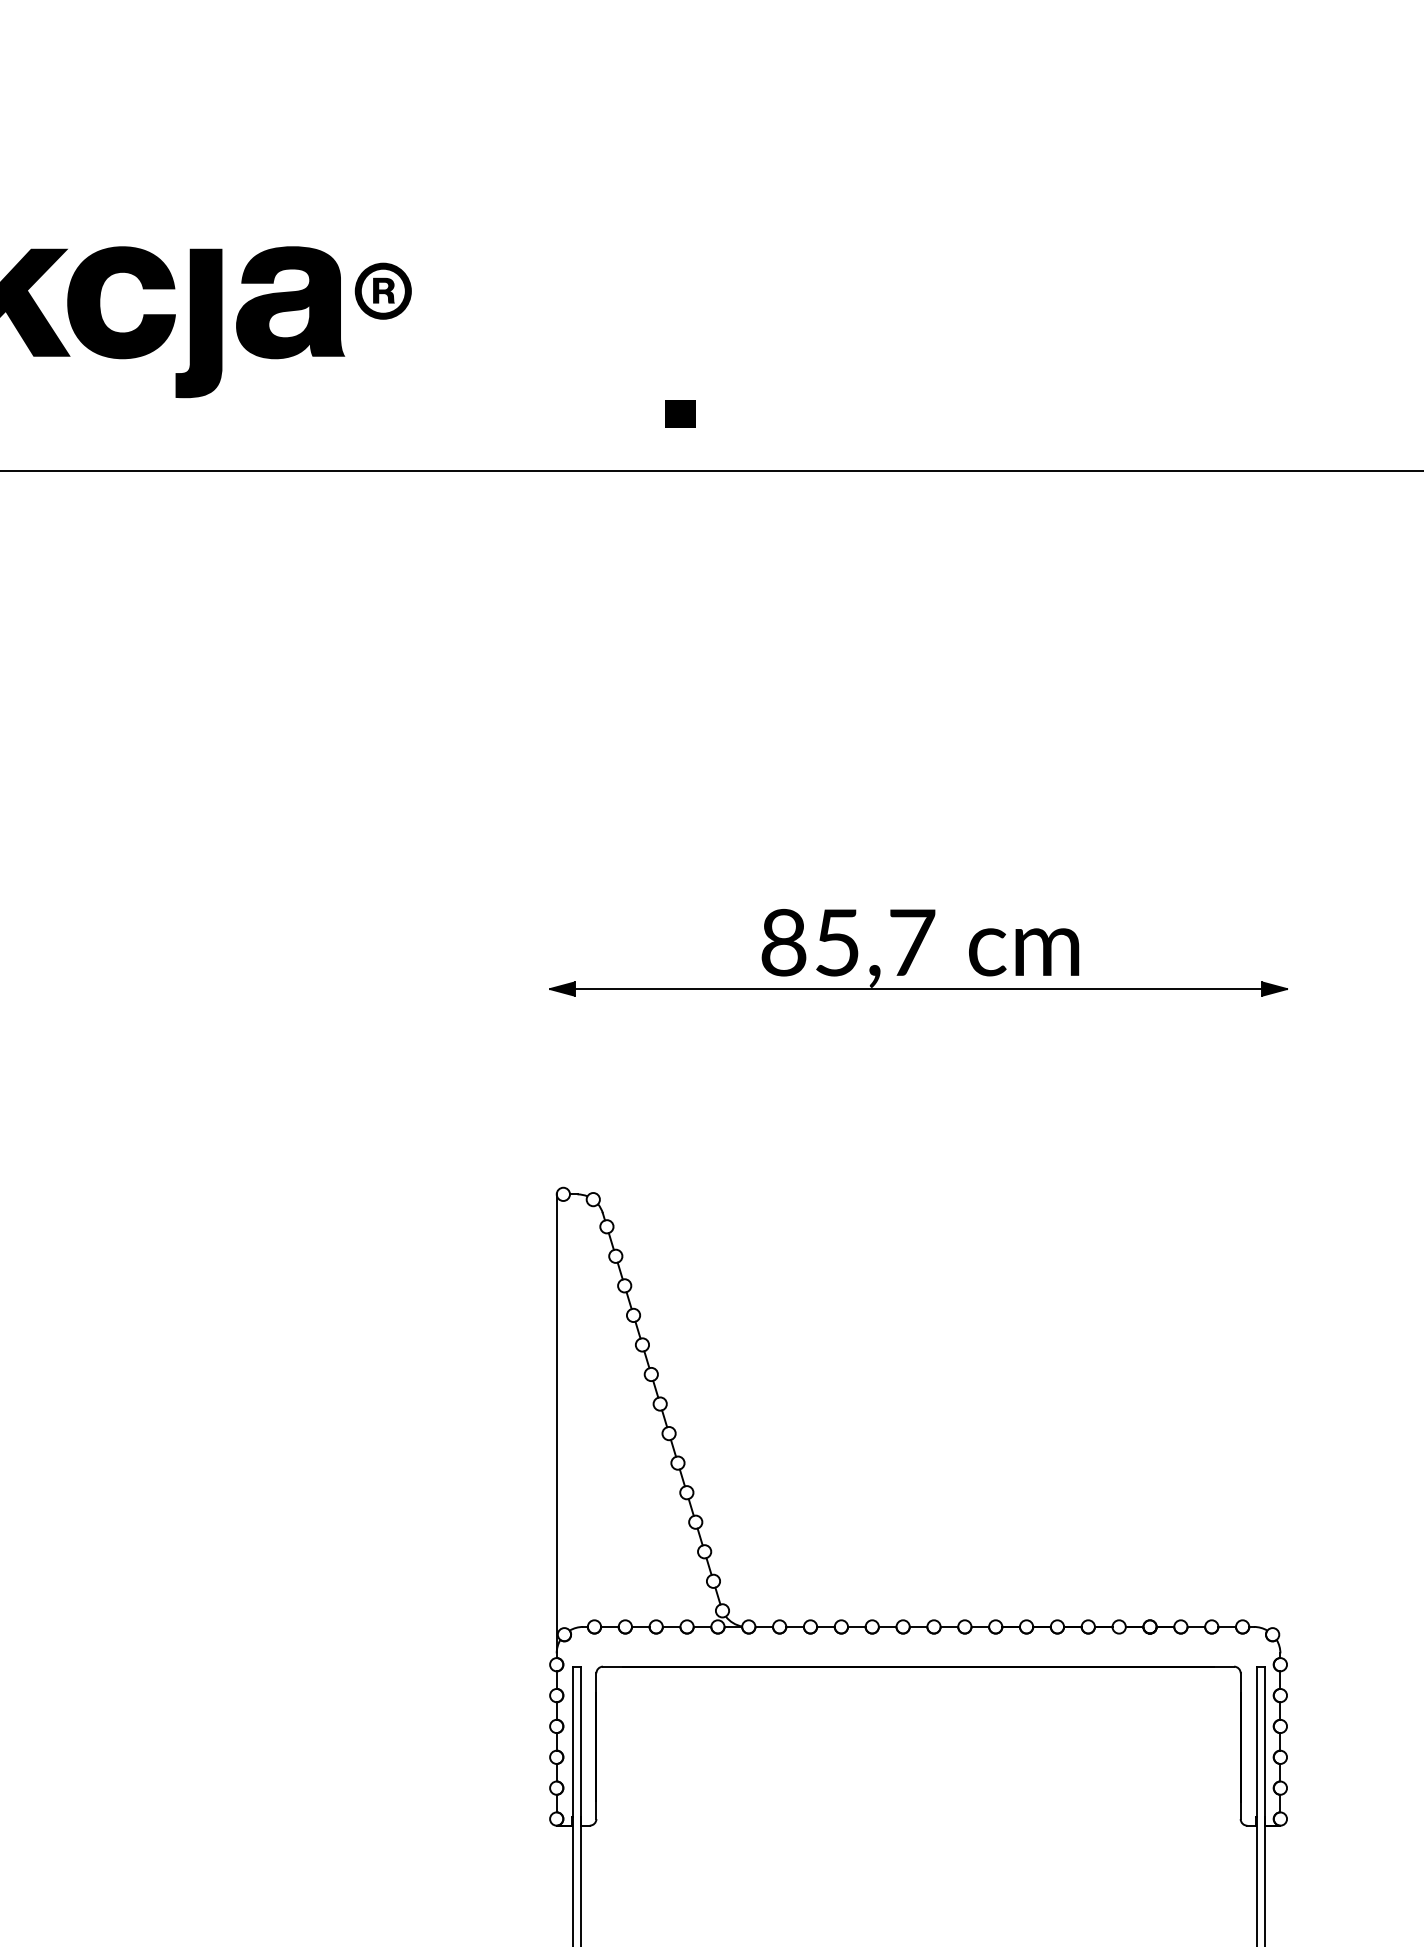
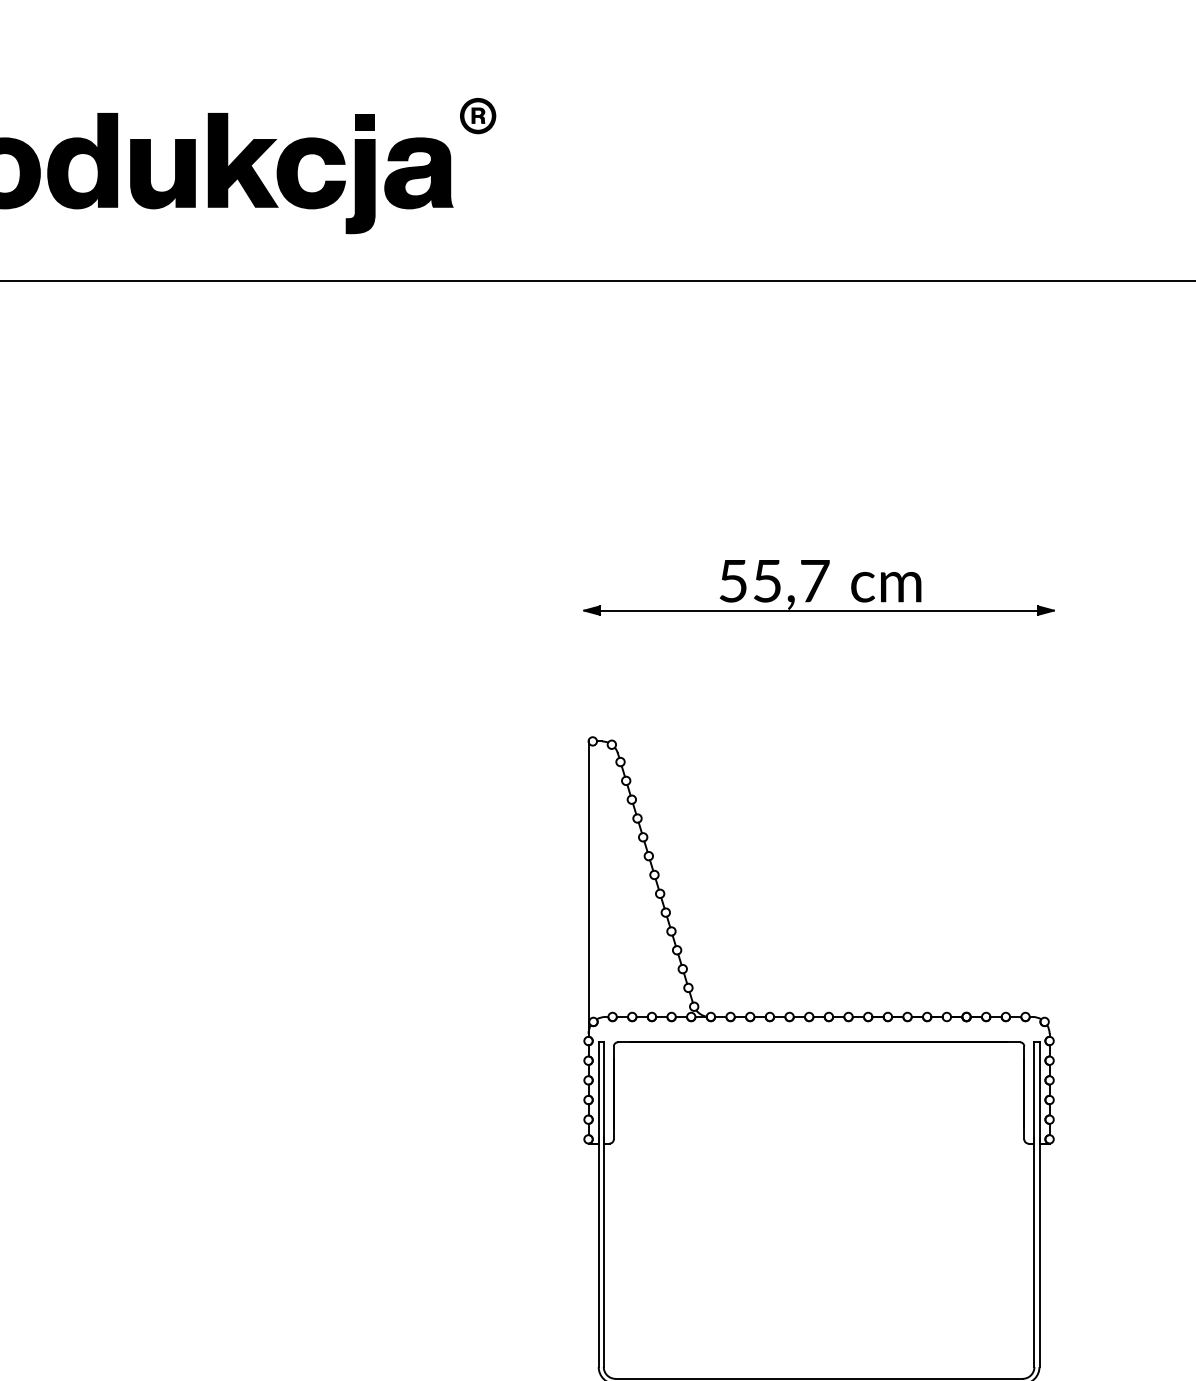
part: (383, 291) -> (478, 116), moved
part: (679, 414) -> (364, 122), moved
text: (784, 941) -> (733, 580), 85,7 -> 55,7

